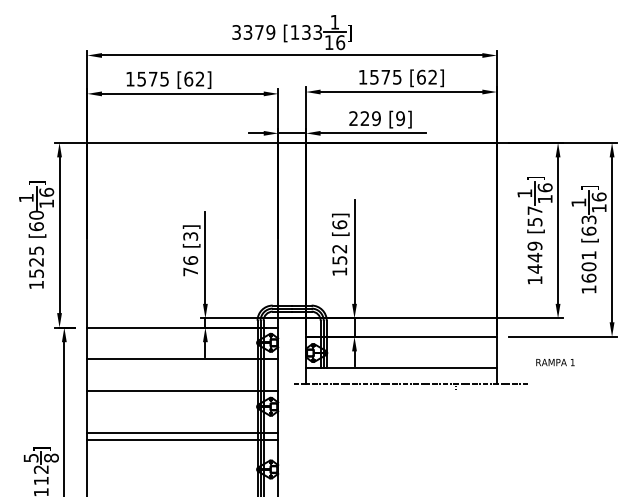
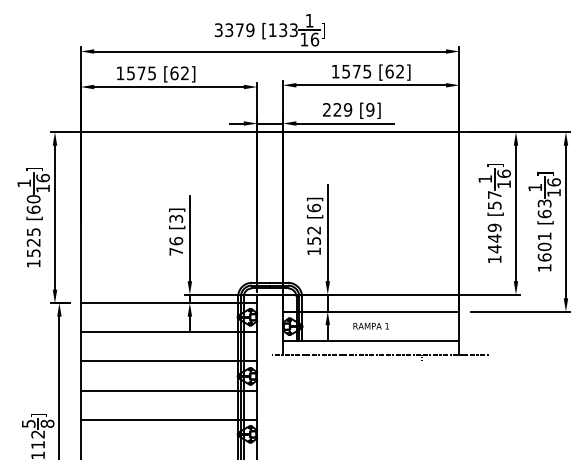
text: (555, 362) -> (371, 326), moved
line: (182, 432) -> (168, 419), moved
line: (182, 440) -> (168, 390), moved

